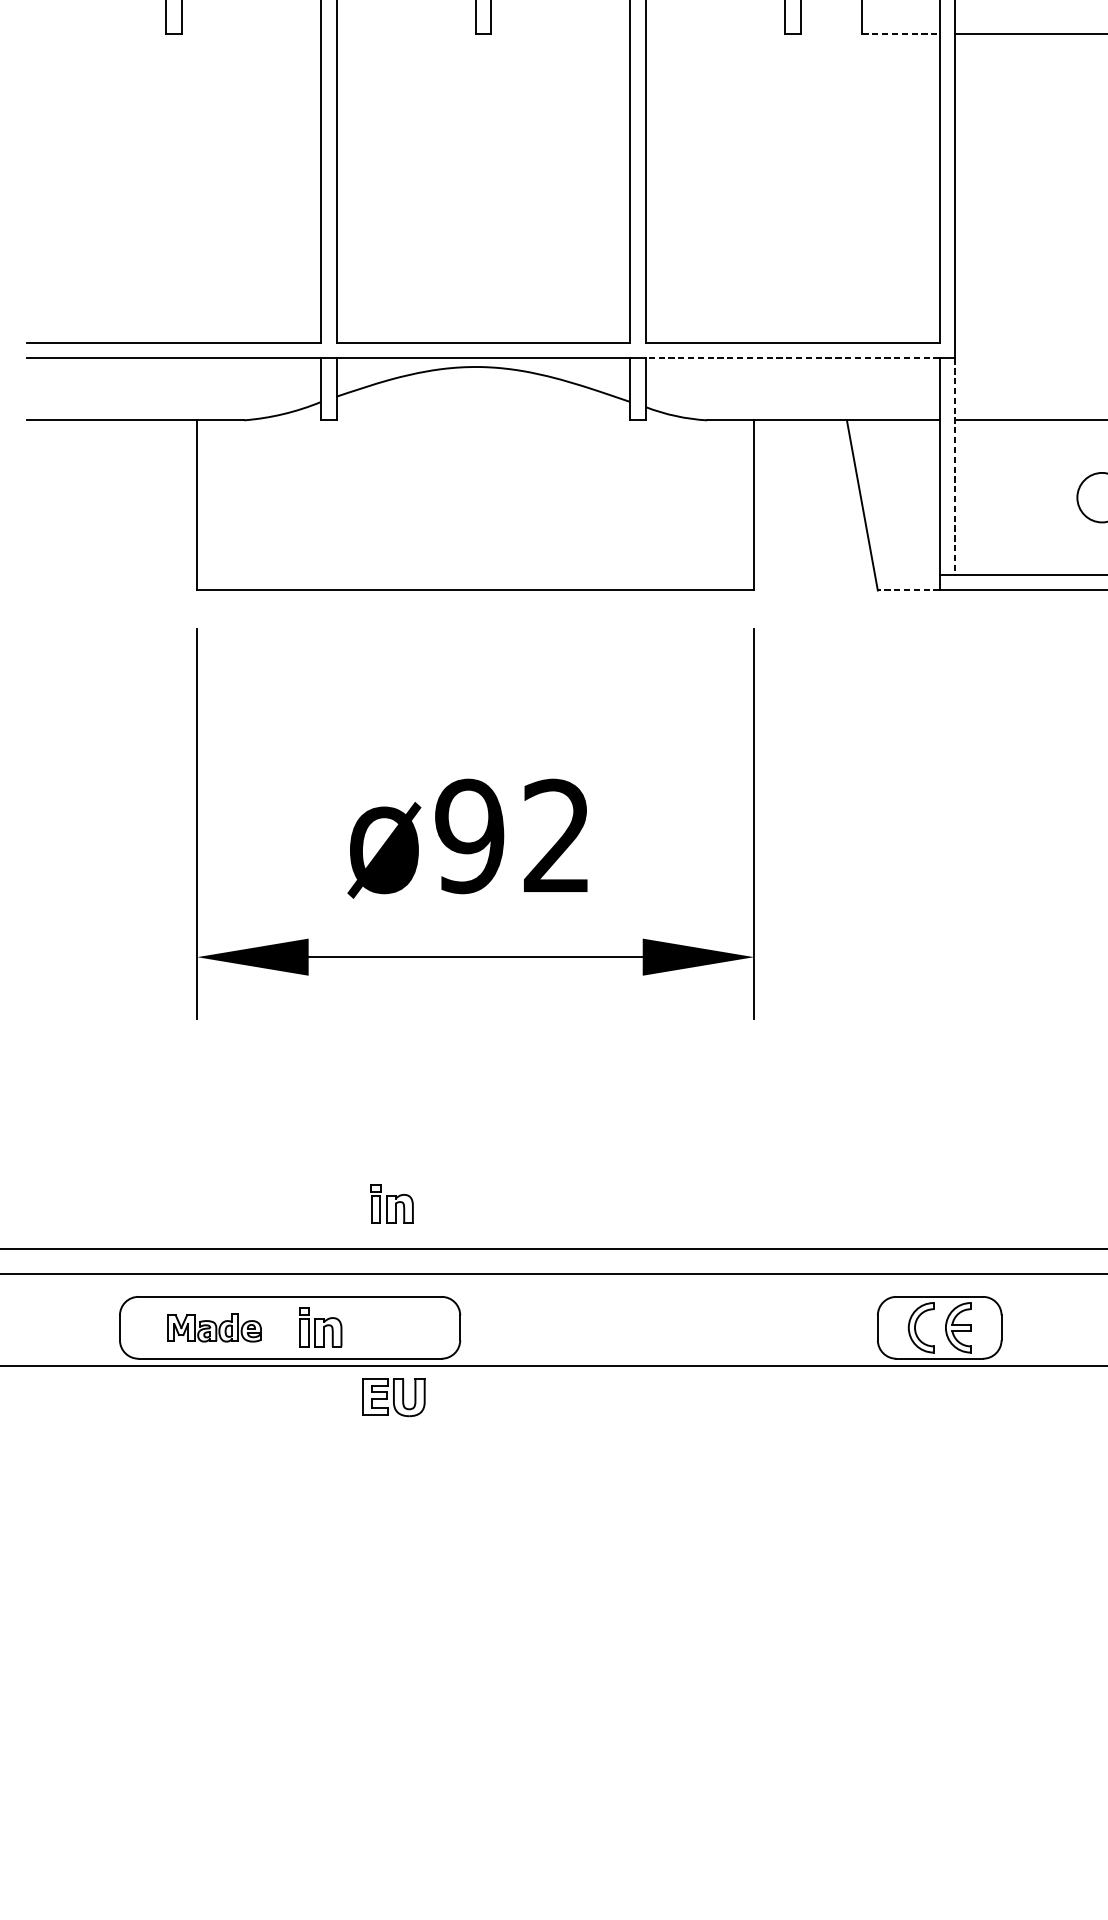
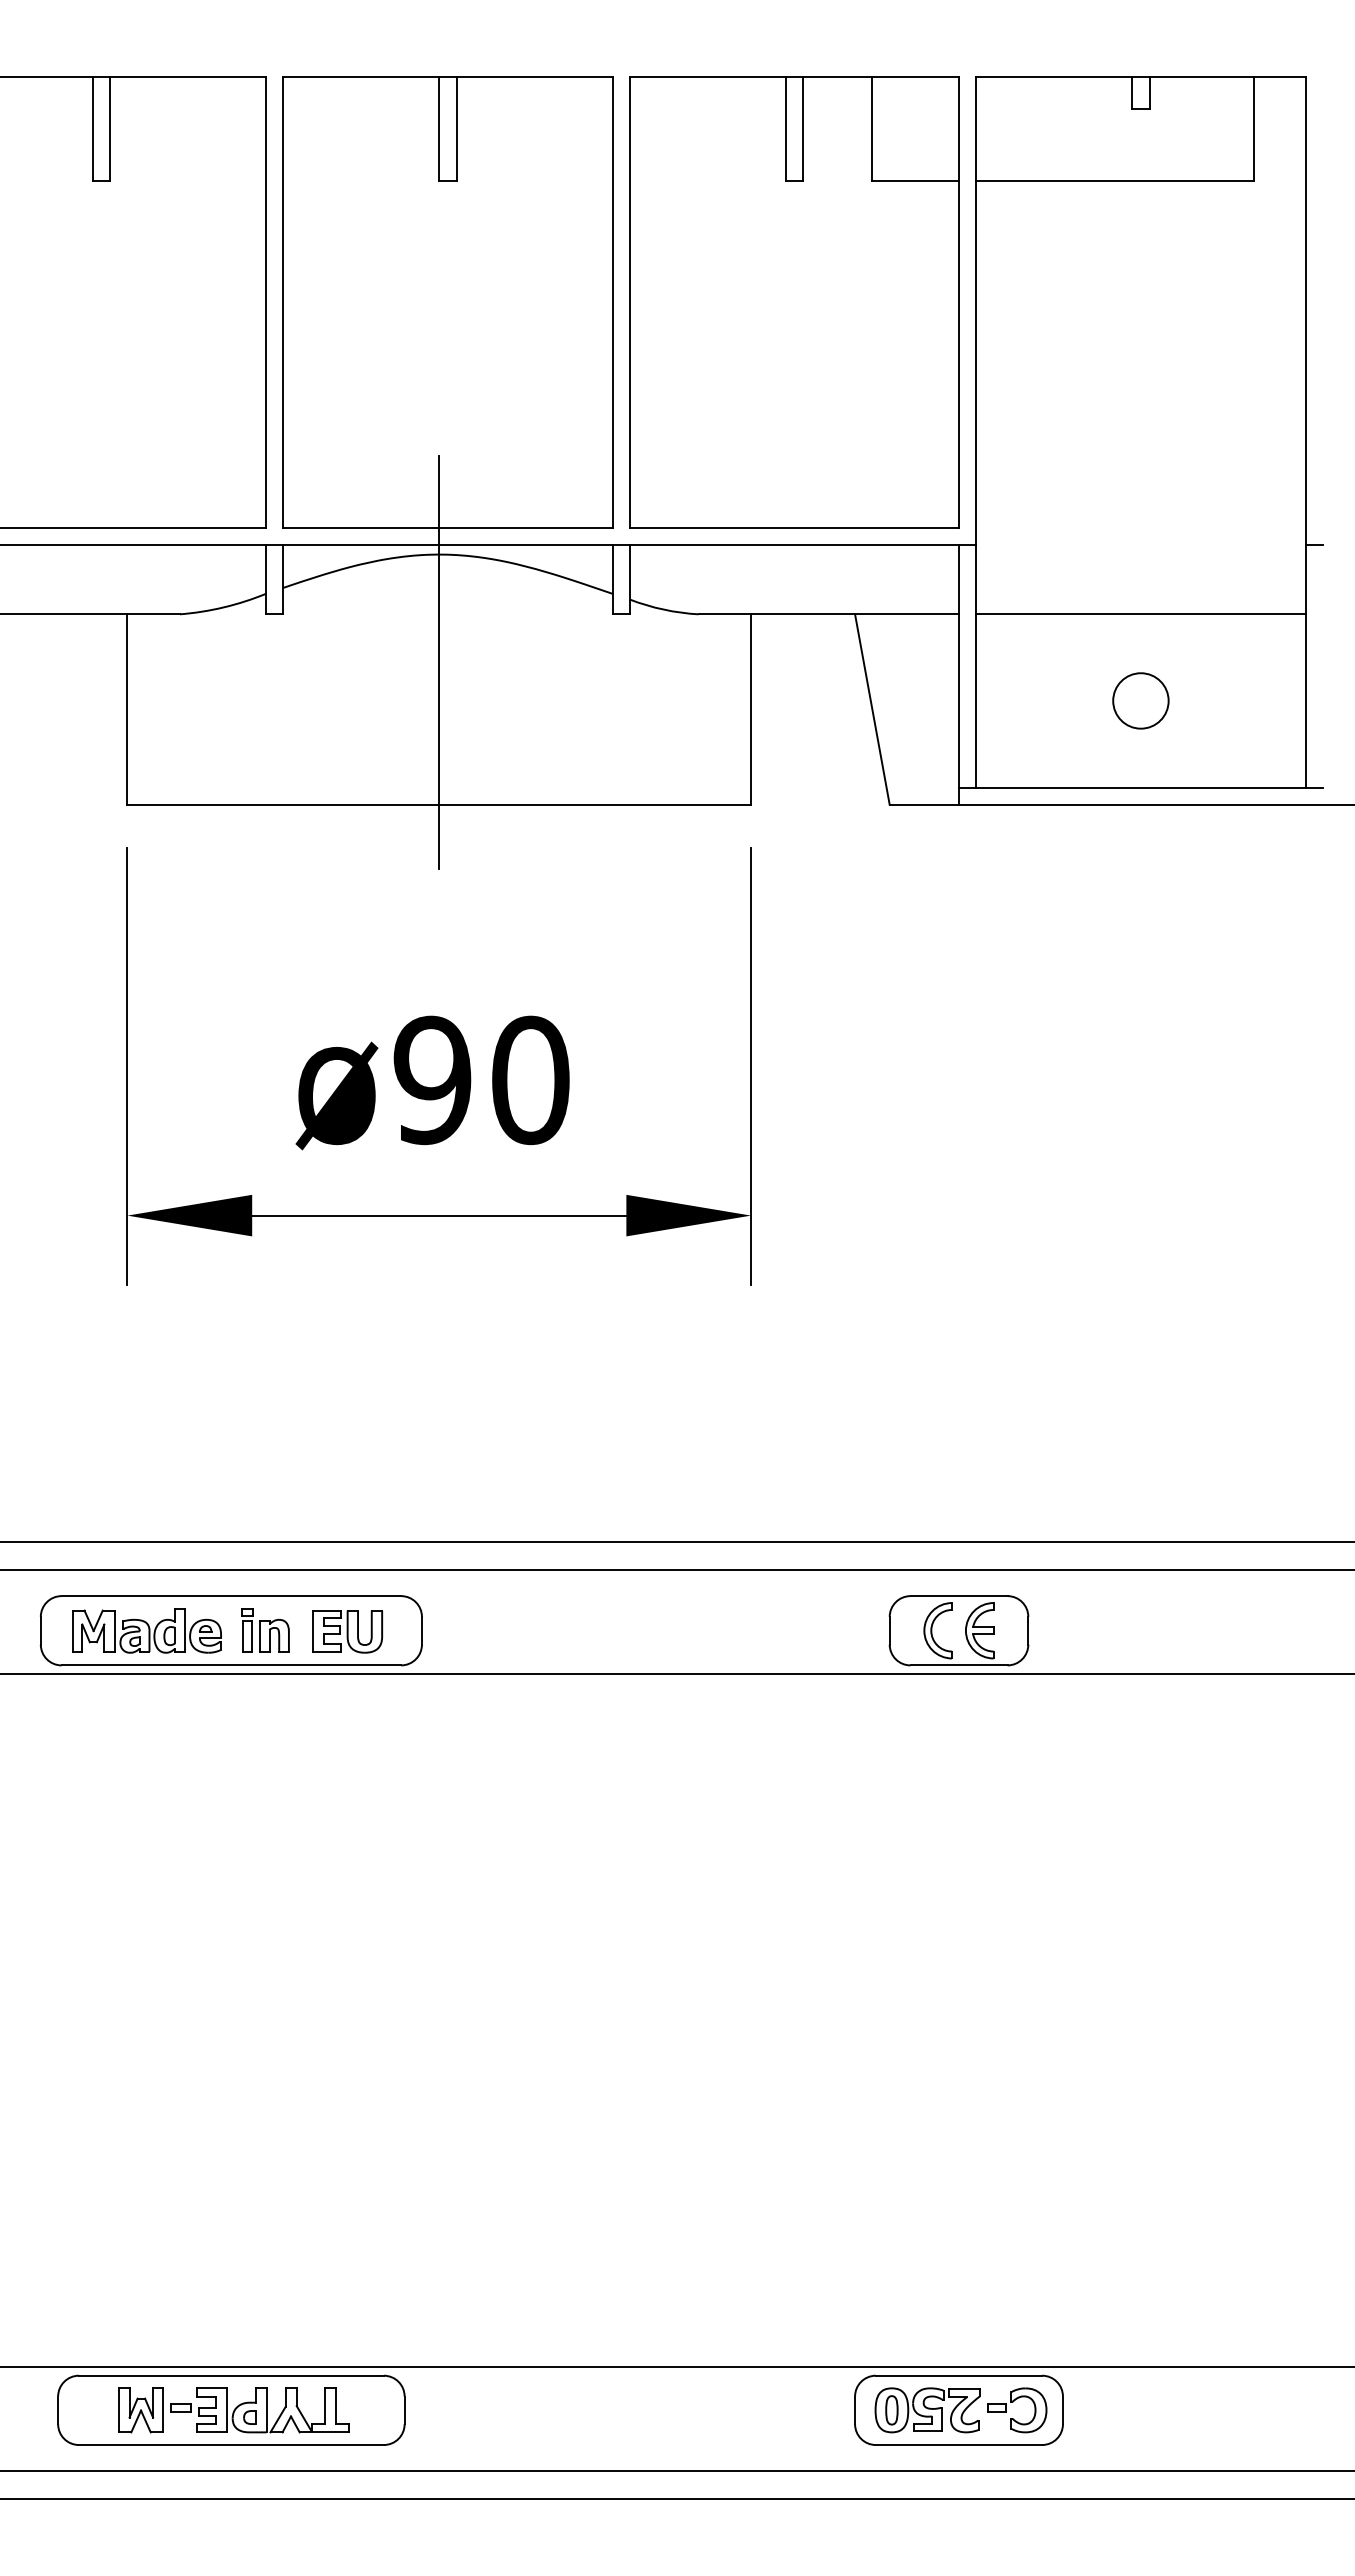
line: (901, 33) -> (916, 181), dashed -> solid
line: (792, 358) -> (794, 545), dashed -> solid
line: (475, 463) -> (439, 662), added
line: (955, 466) -> (976, 666), dashed -> solid
line: (908, 590) -> (924, 804), dashed -> solid
text: (557, 836) -> (530, 1080), ø92 -> ø90
part: (391, 1204) -> (345, 1492), removed
part: (214, 1327) -> (146, 1630), size x1.43
part: (393, 1397) -> (347, 1631), moved

